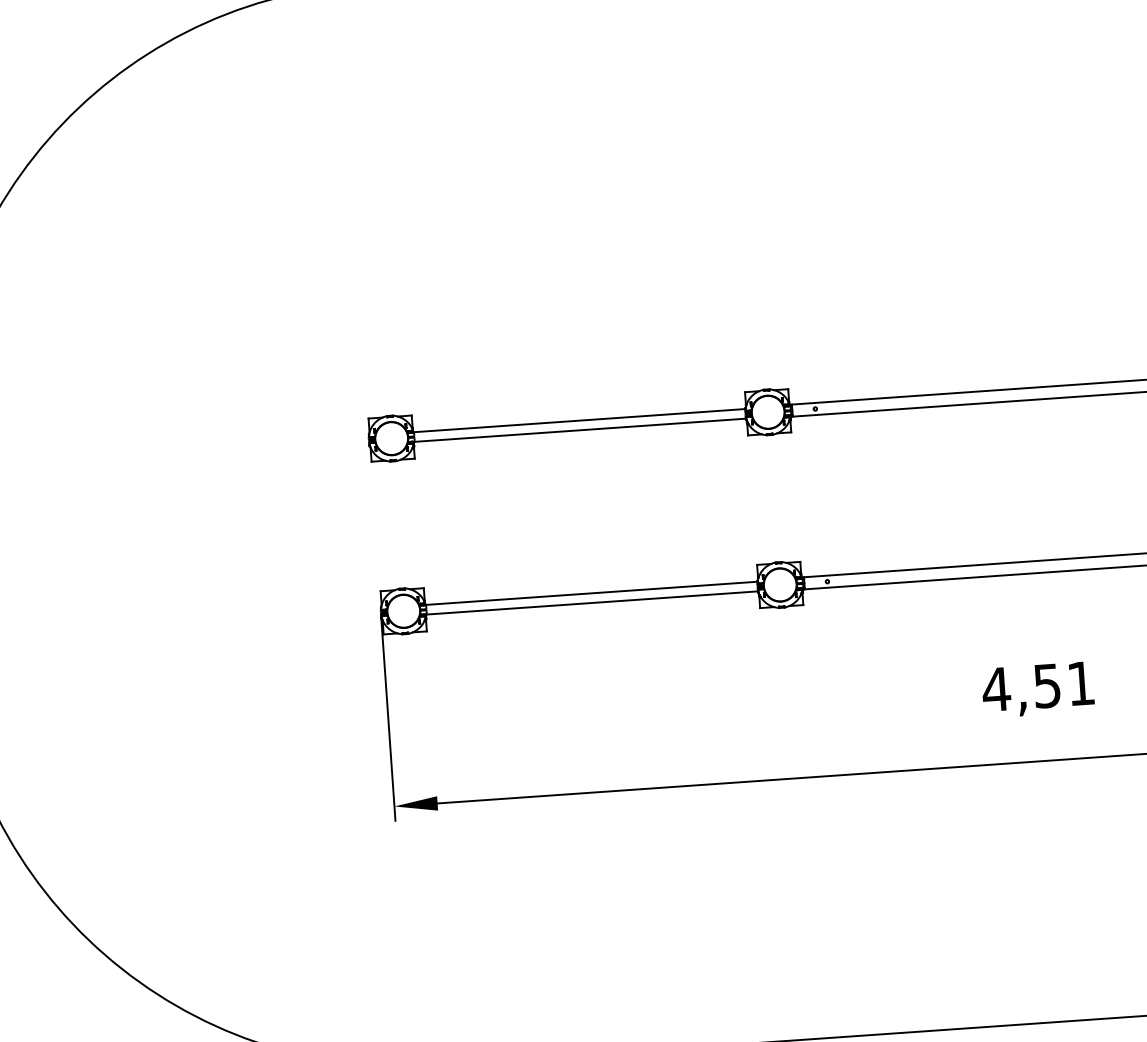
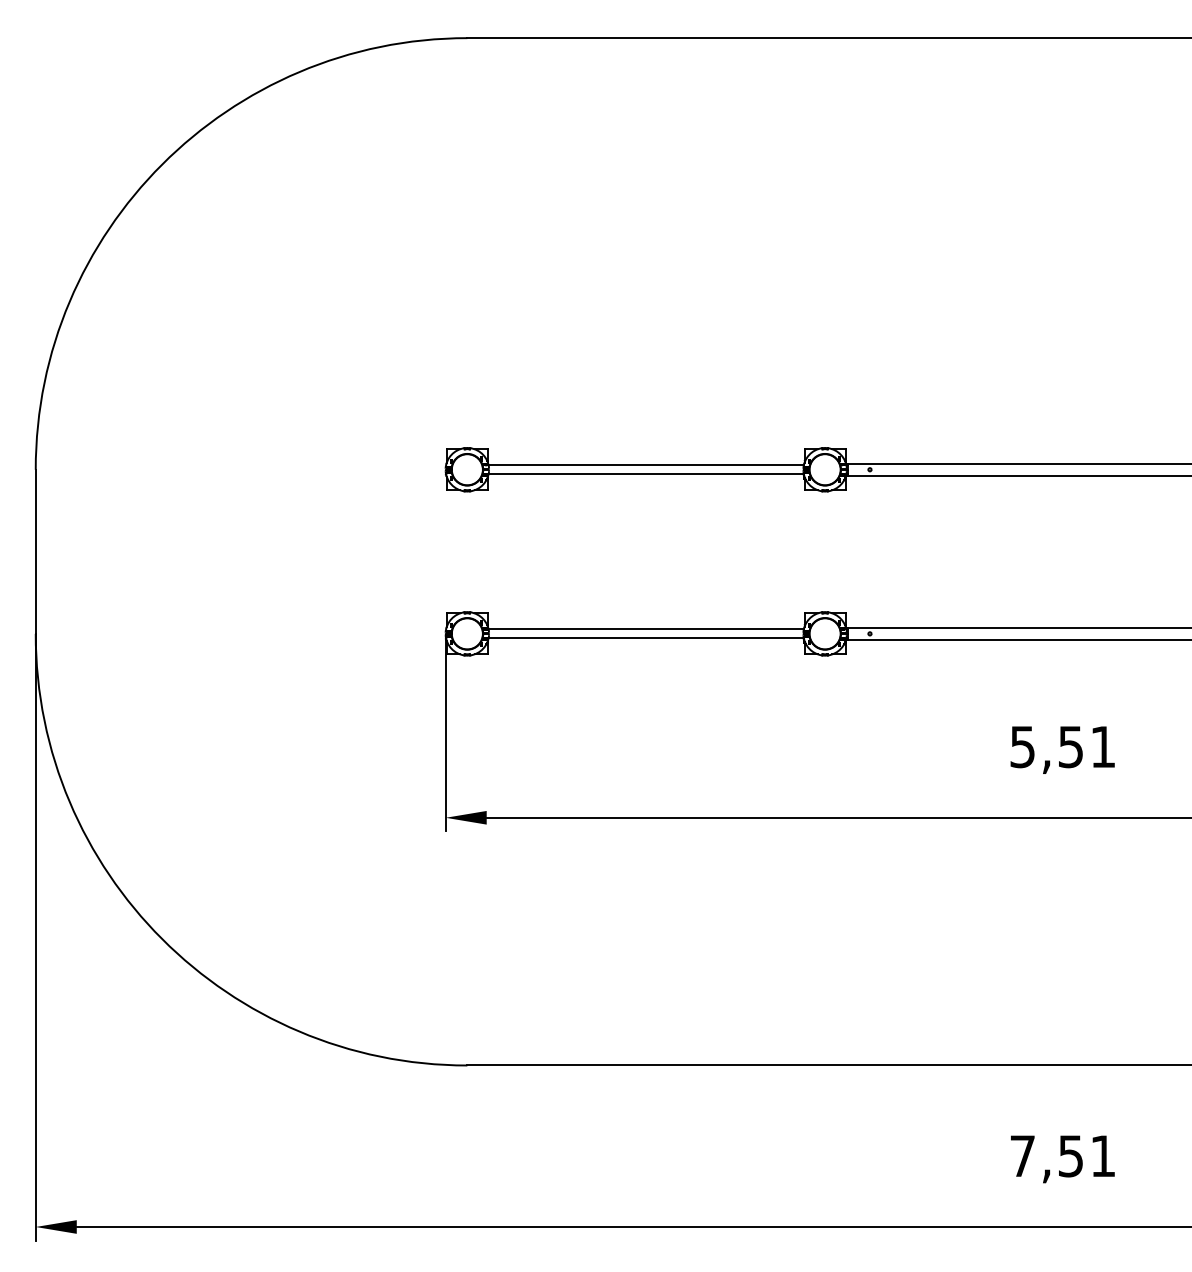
text: (996, 690) -> (1022, 747), 4,51 -> 5,51

